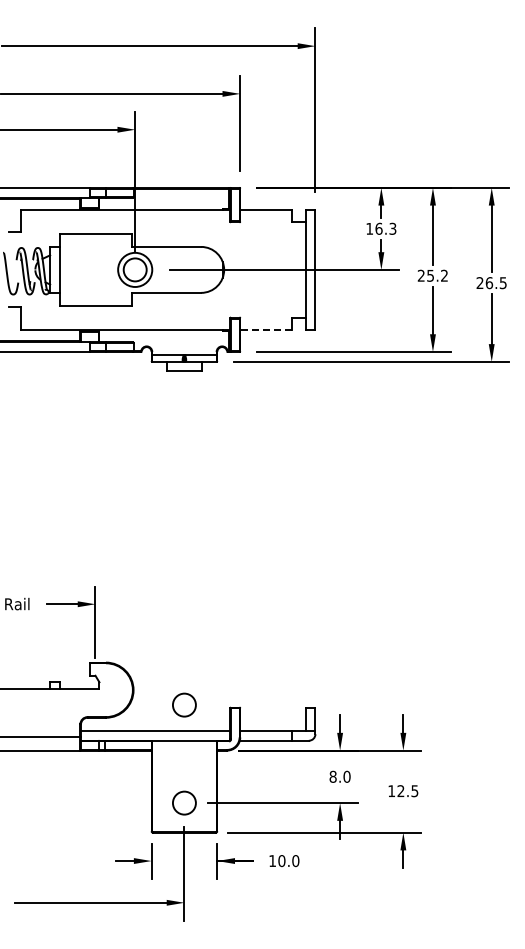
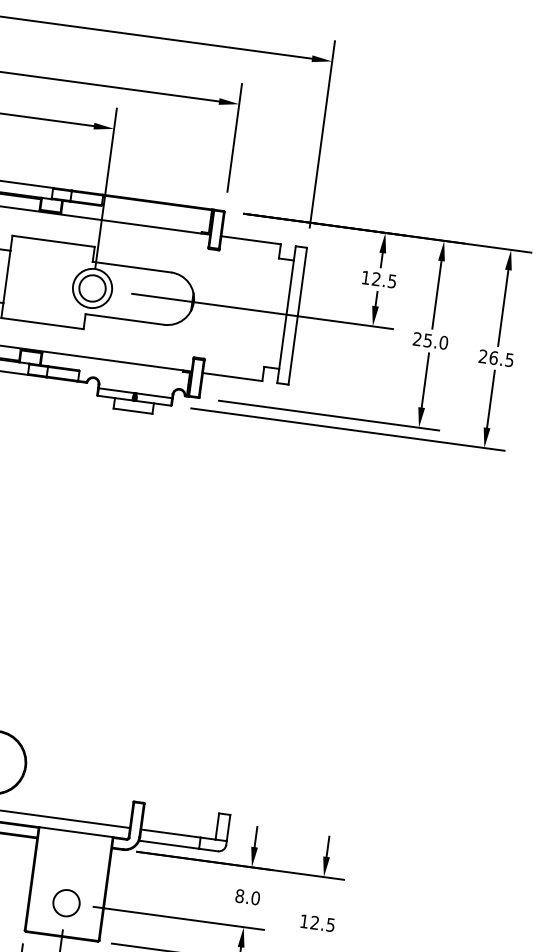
text: (385, 228) -> (383, 279), 16.3 -> 12.5
text: (444, 275) -> (443, 342), 25.2 -> 25.0
line: (265, 330) -> (231, 377), dashed -> solid
circle: (184, 704) -> (81, 790), removed

